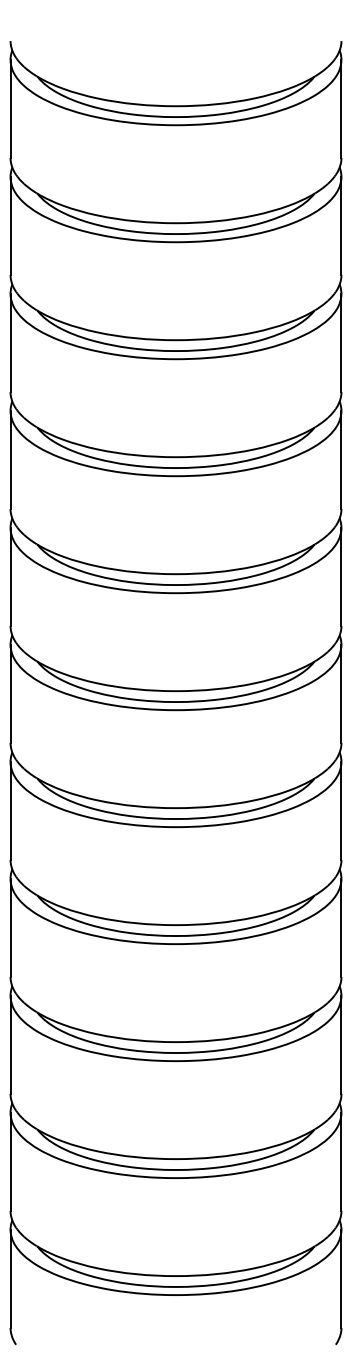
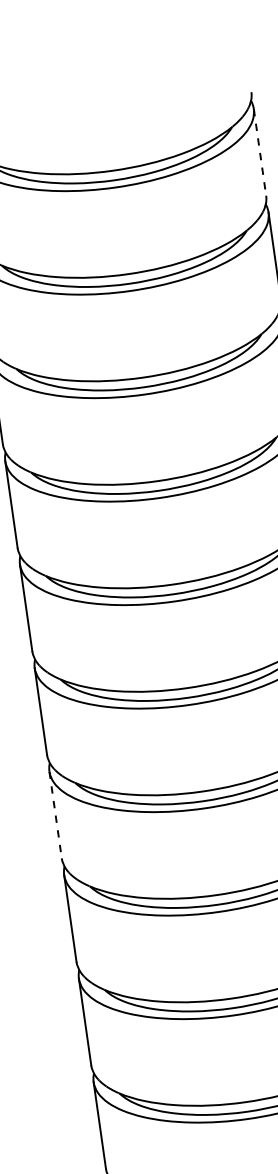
line: (341, 109) -> (260, 152), solid -> dashed
line: (10, 810) -> (55, 814), solid -> dashed

